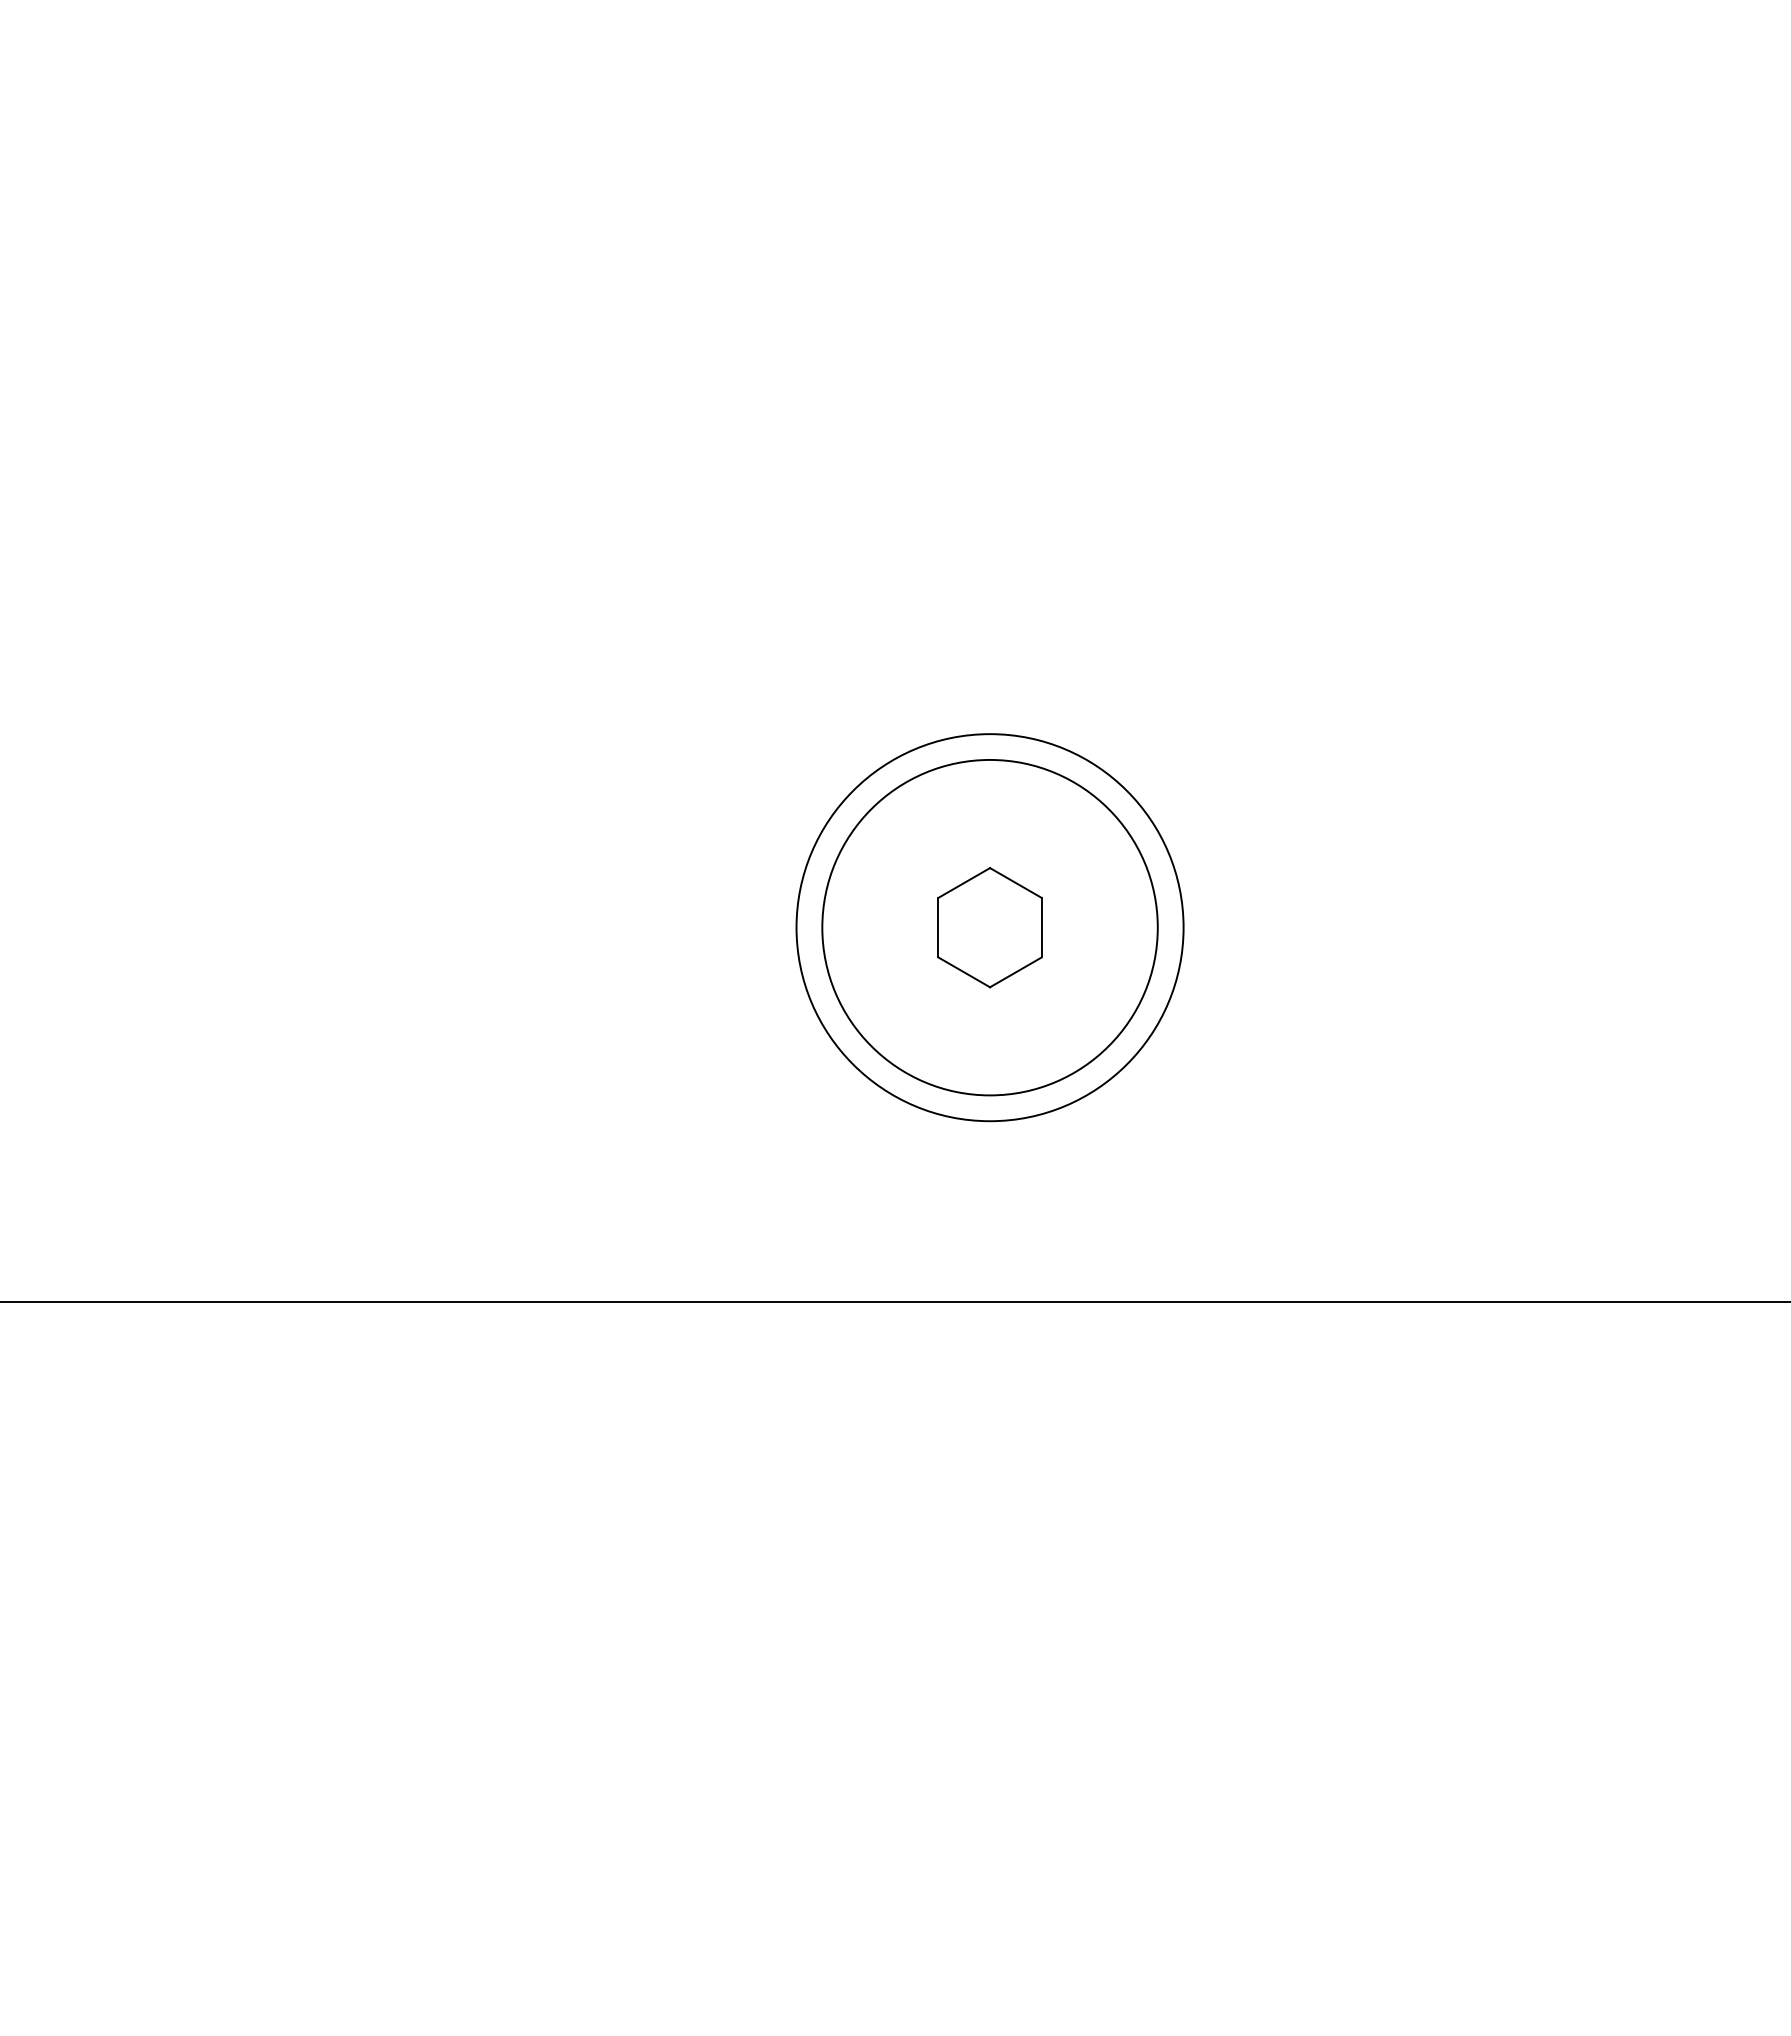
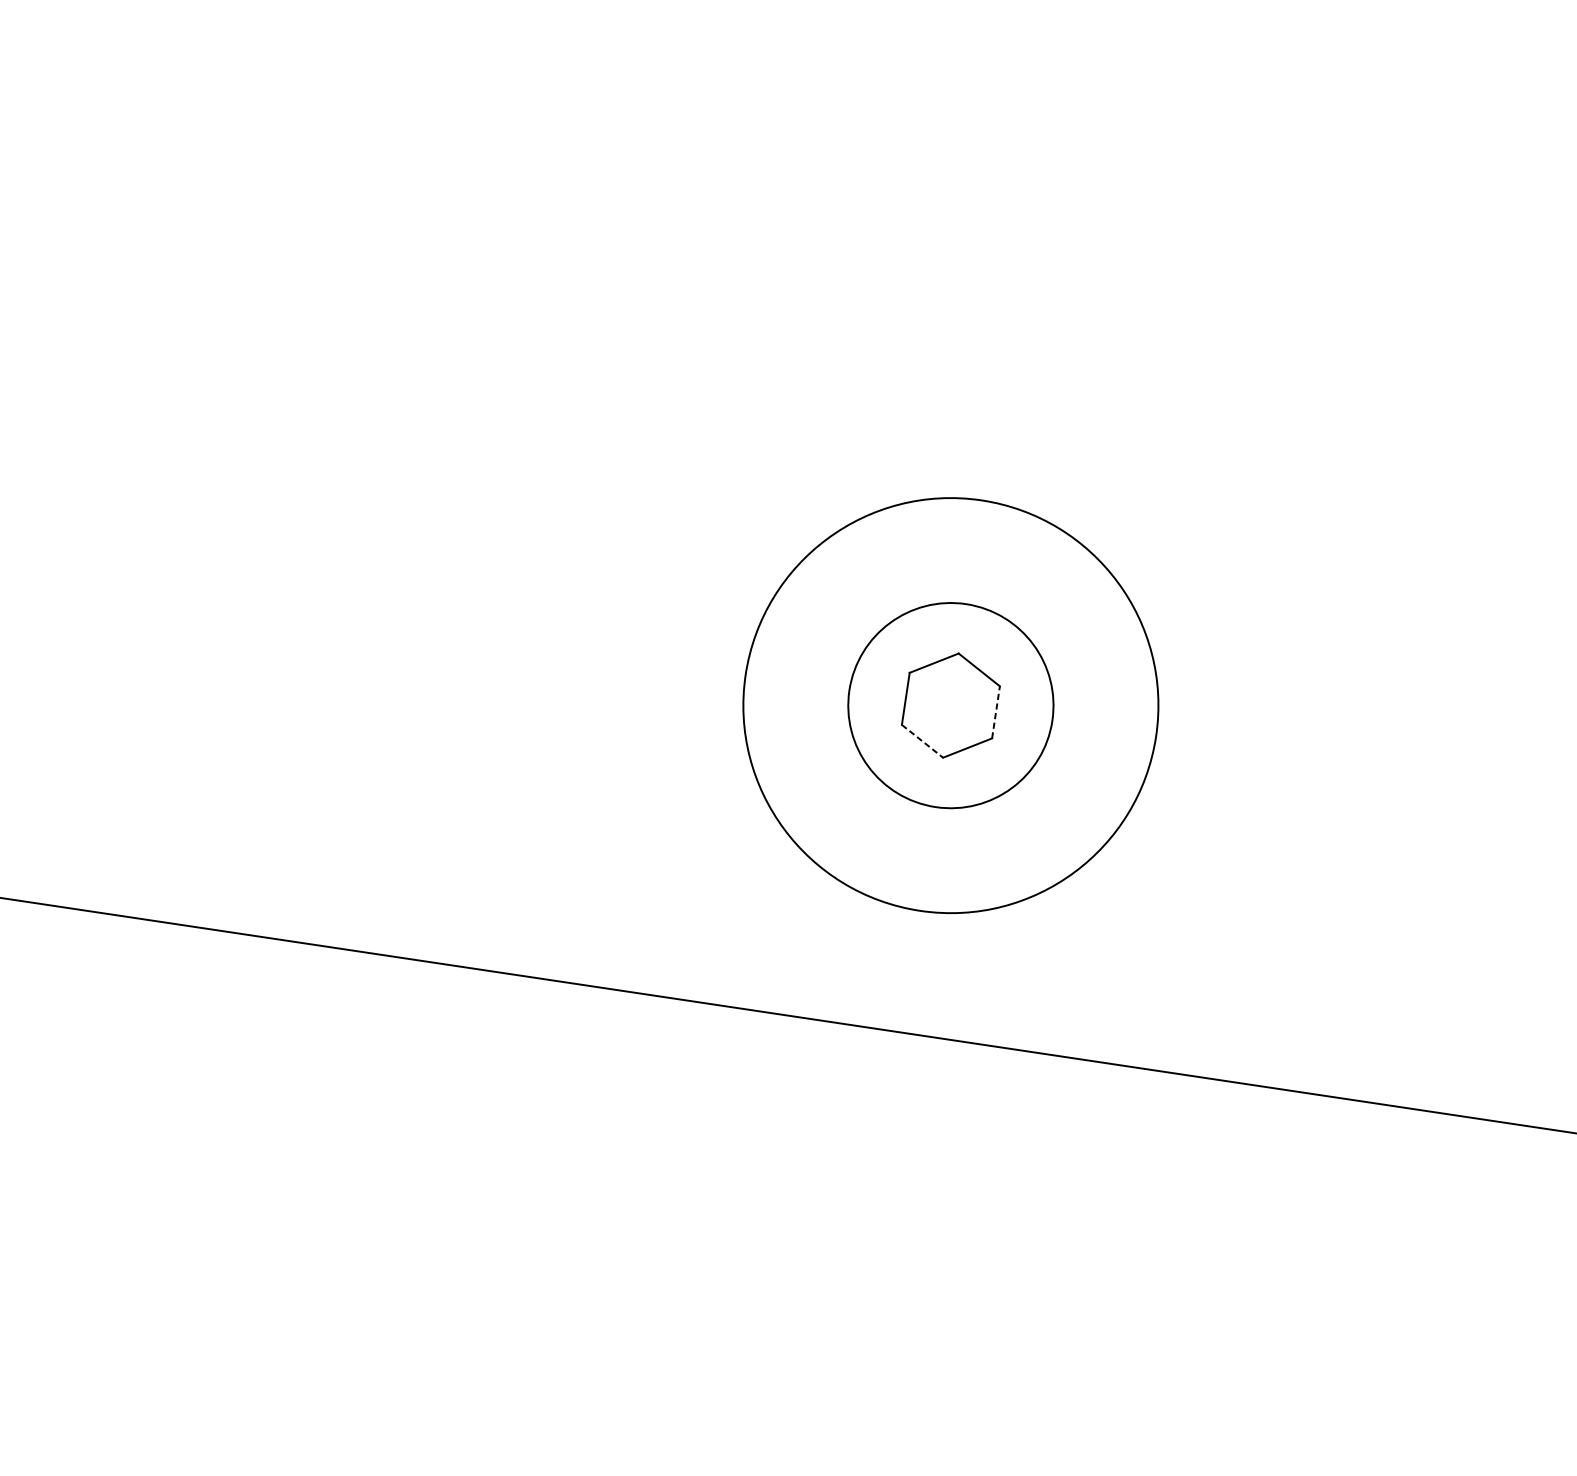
circle: (989, 927) -> (950, 705), size x0.6
circle: (989, 927) -> (950, 705), size x1.4
line: (1041, 927) -> (995, 712), solid -> dashed
line: (964, 972) -> (922, 741), solid -> dashed

